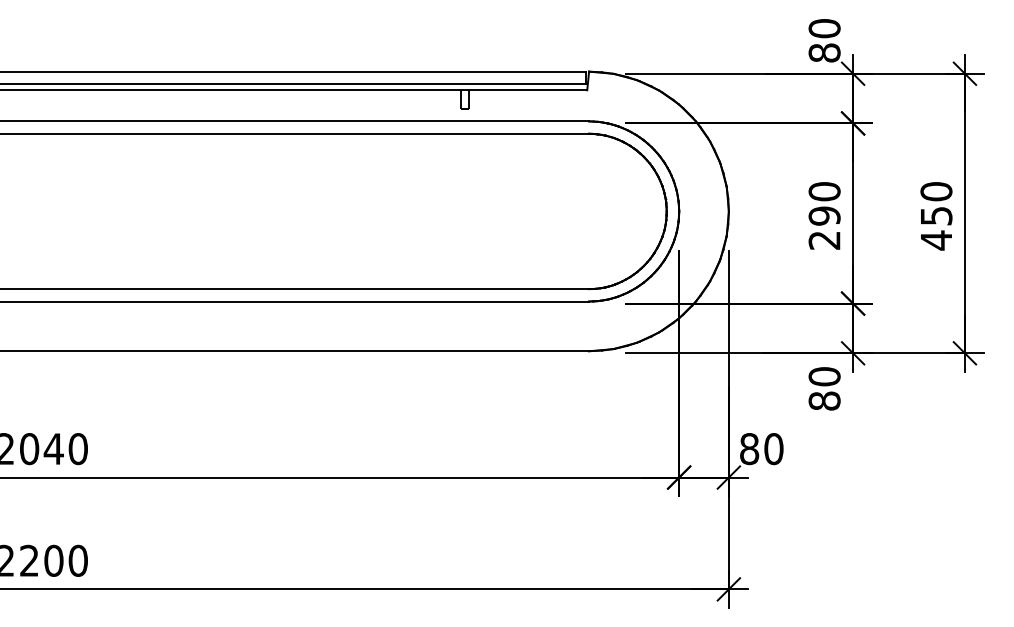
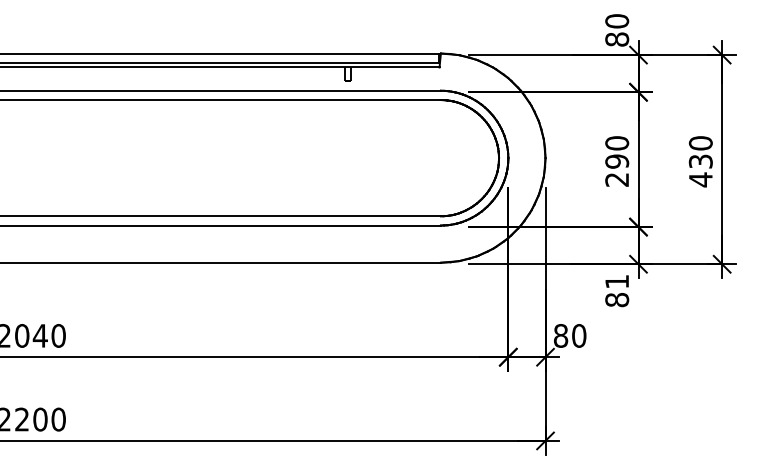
text: (935, 215) -> (700, 161), 450 -> 430
text: (824, 376) -> (617, 281), 80 -> 81

